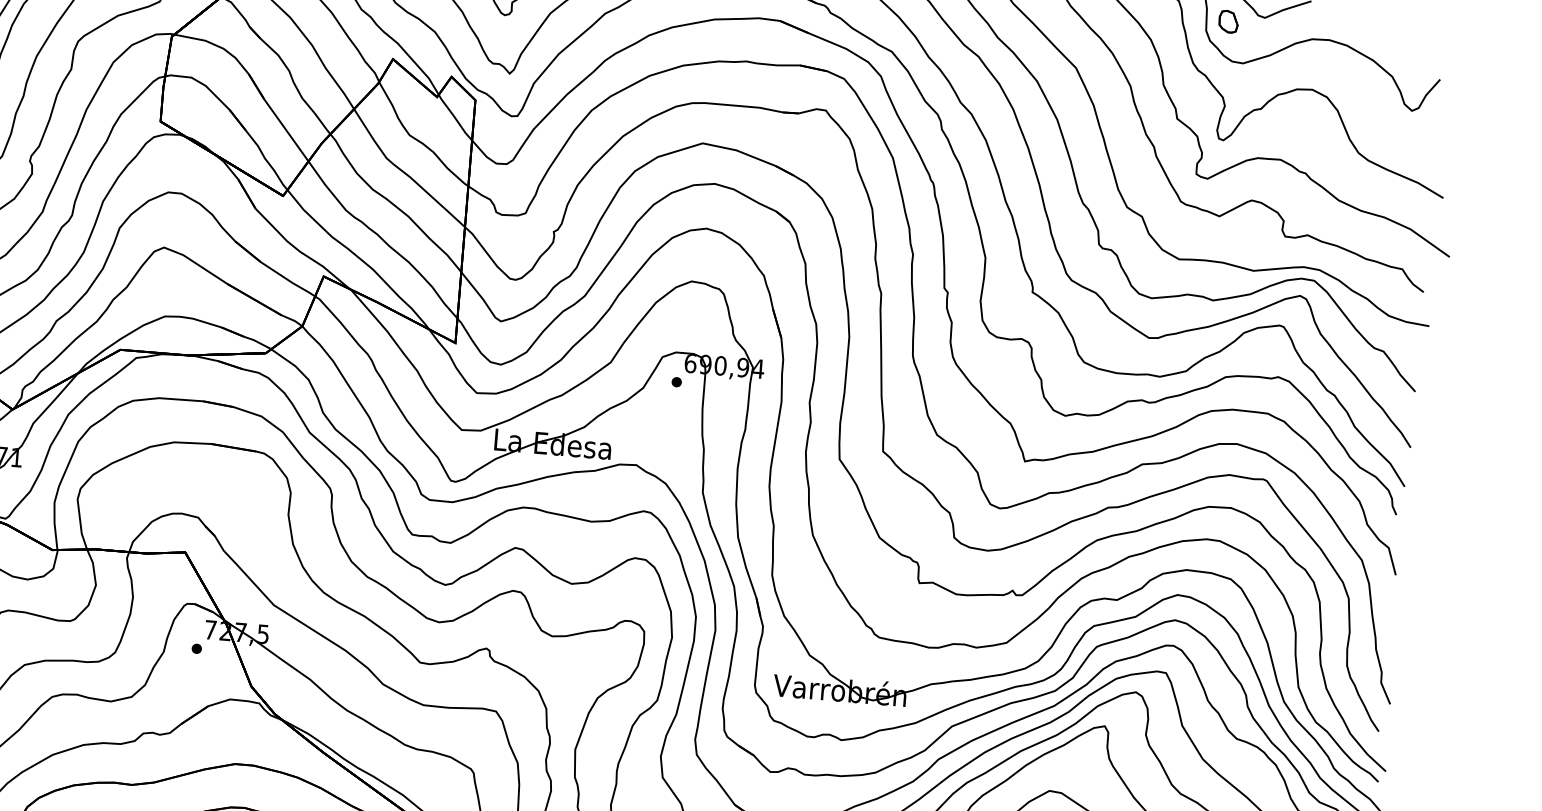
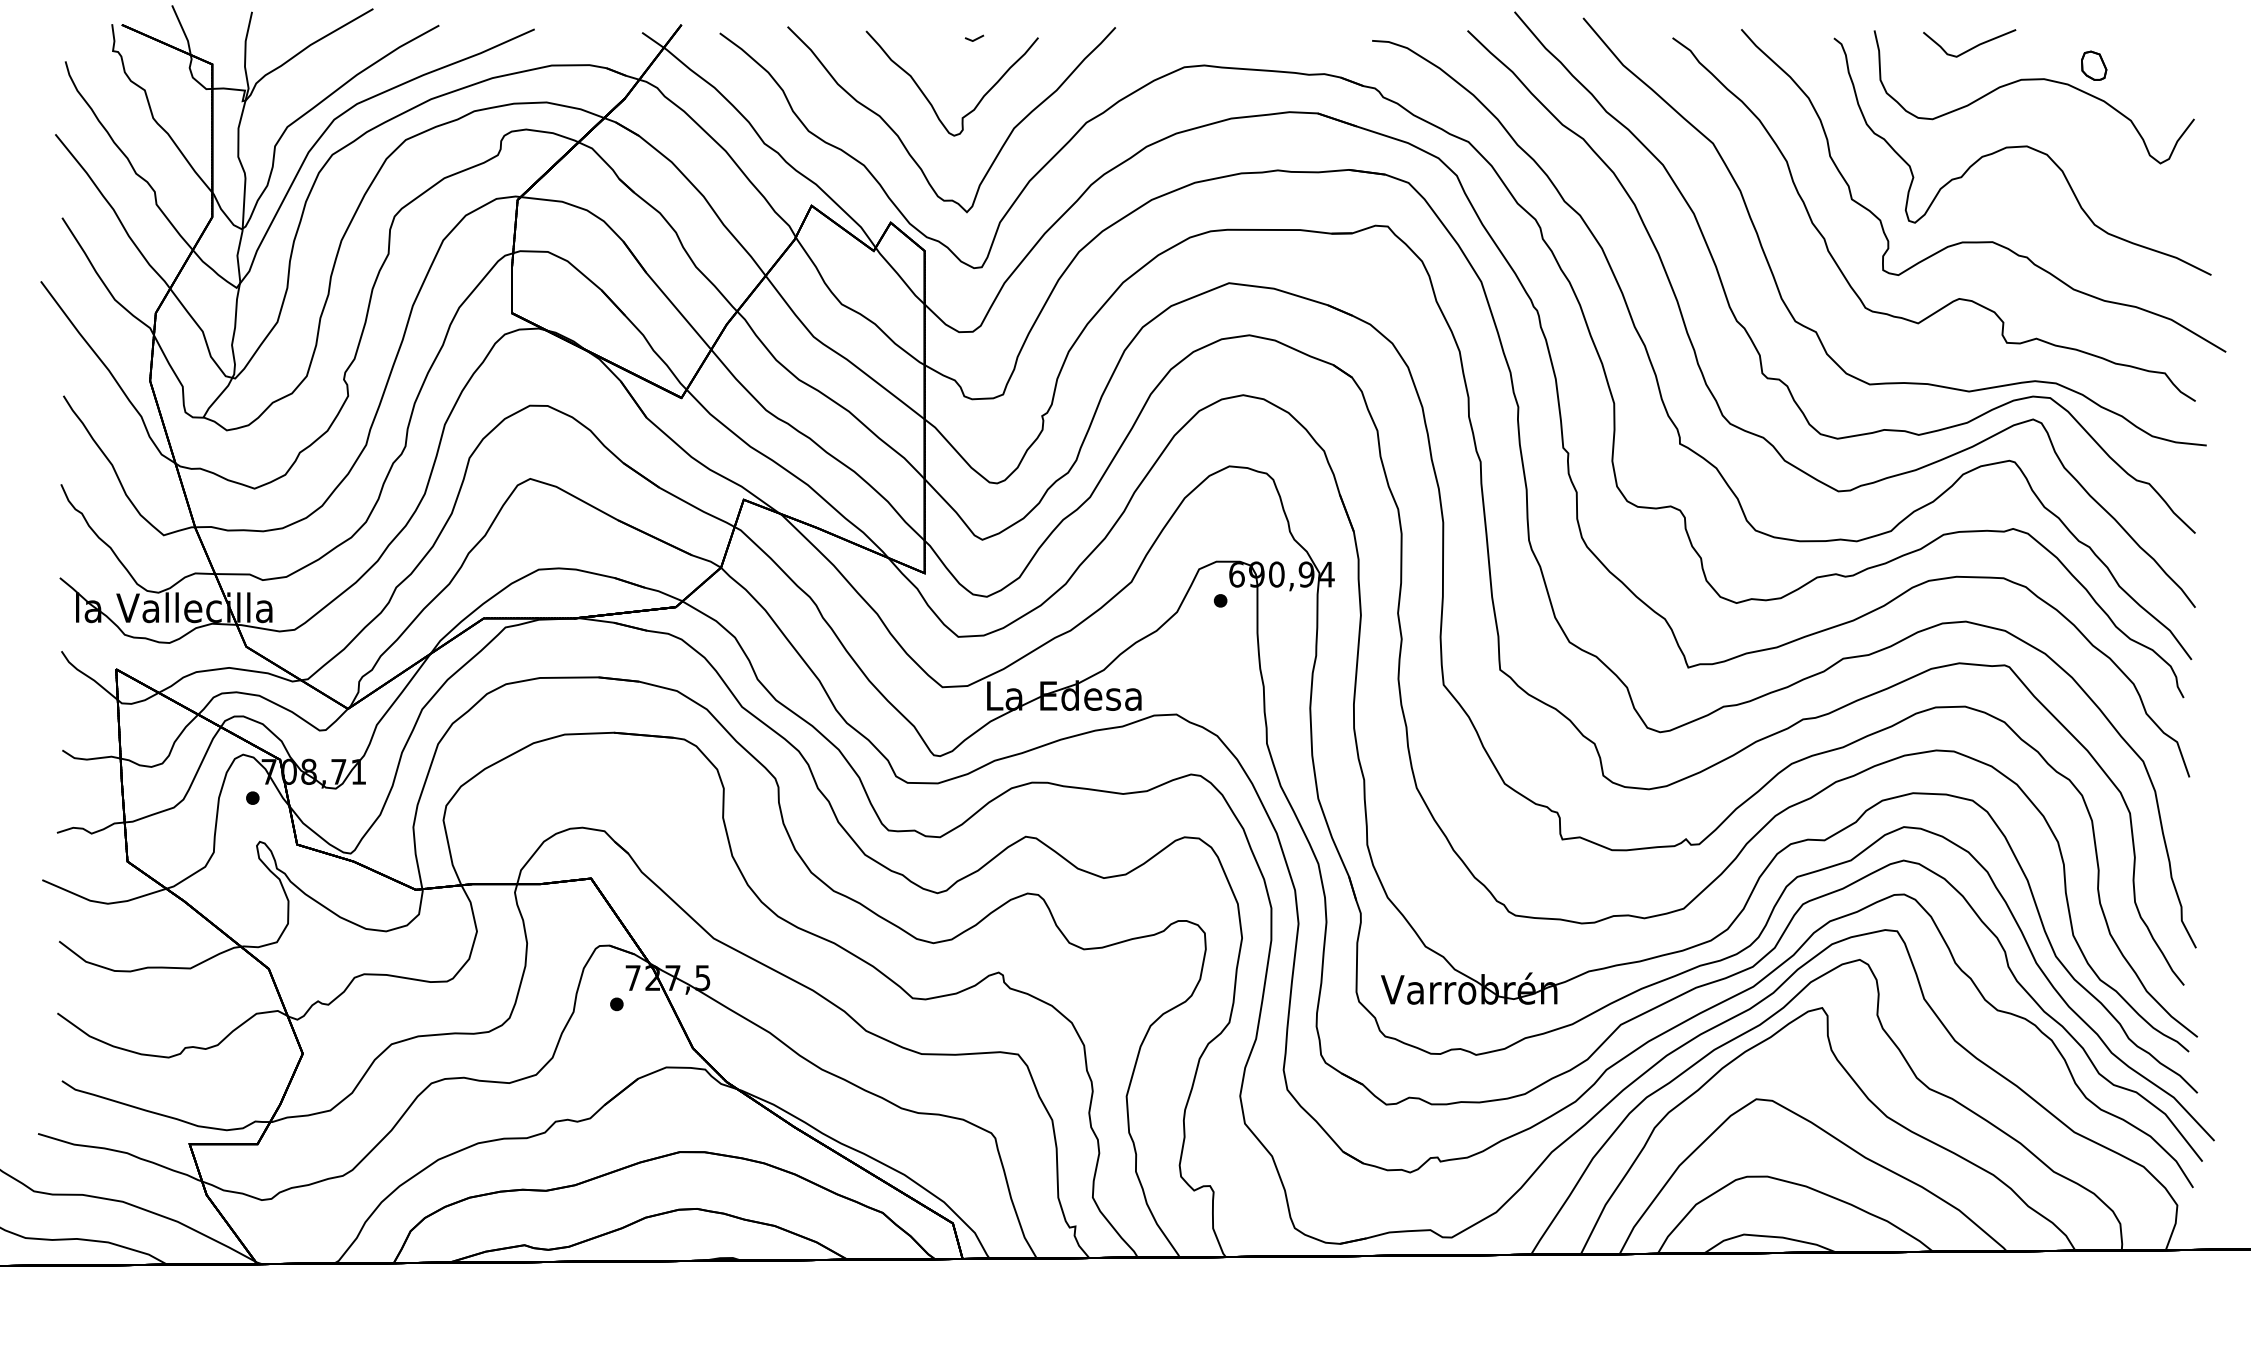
part: (1228, 21) -> (2094, 65), moved

